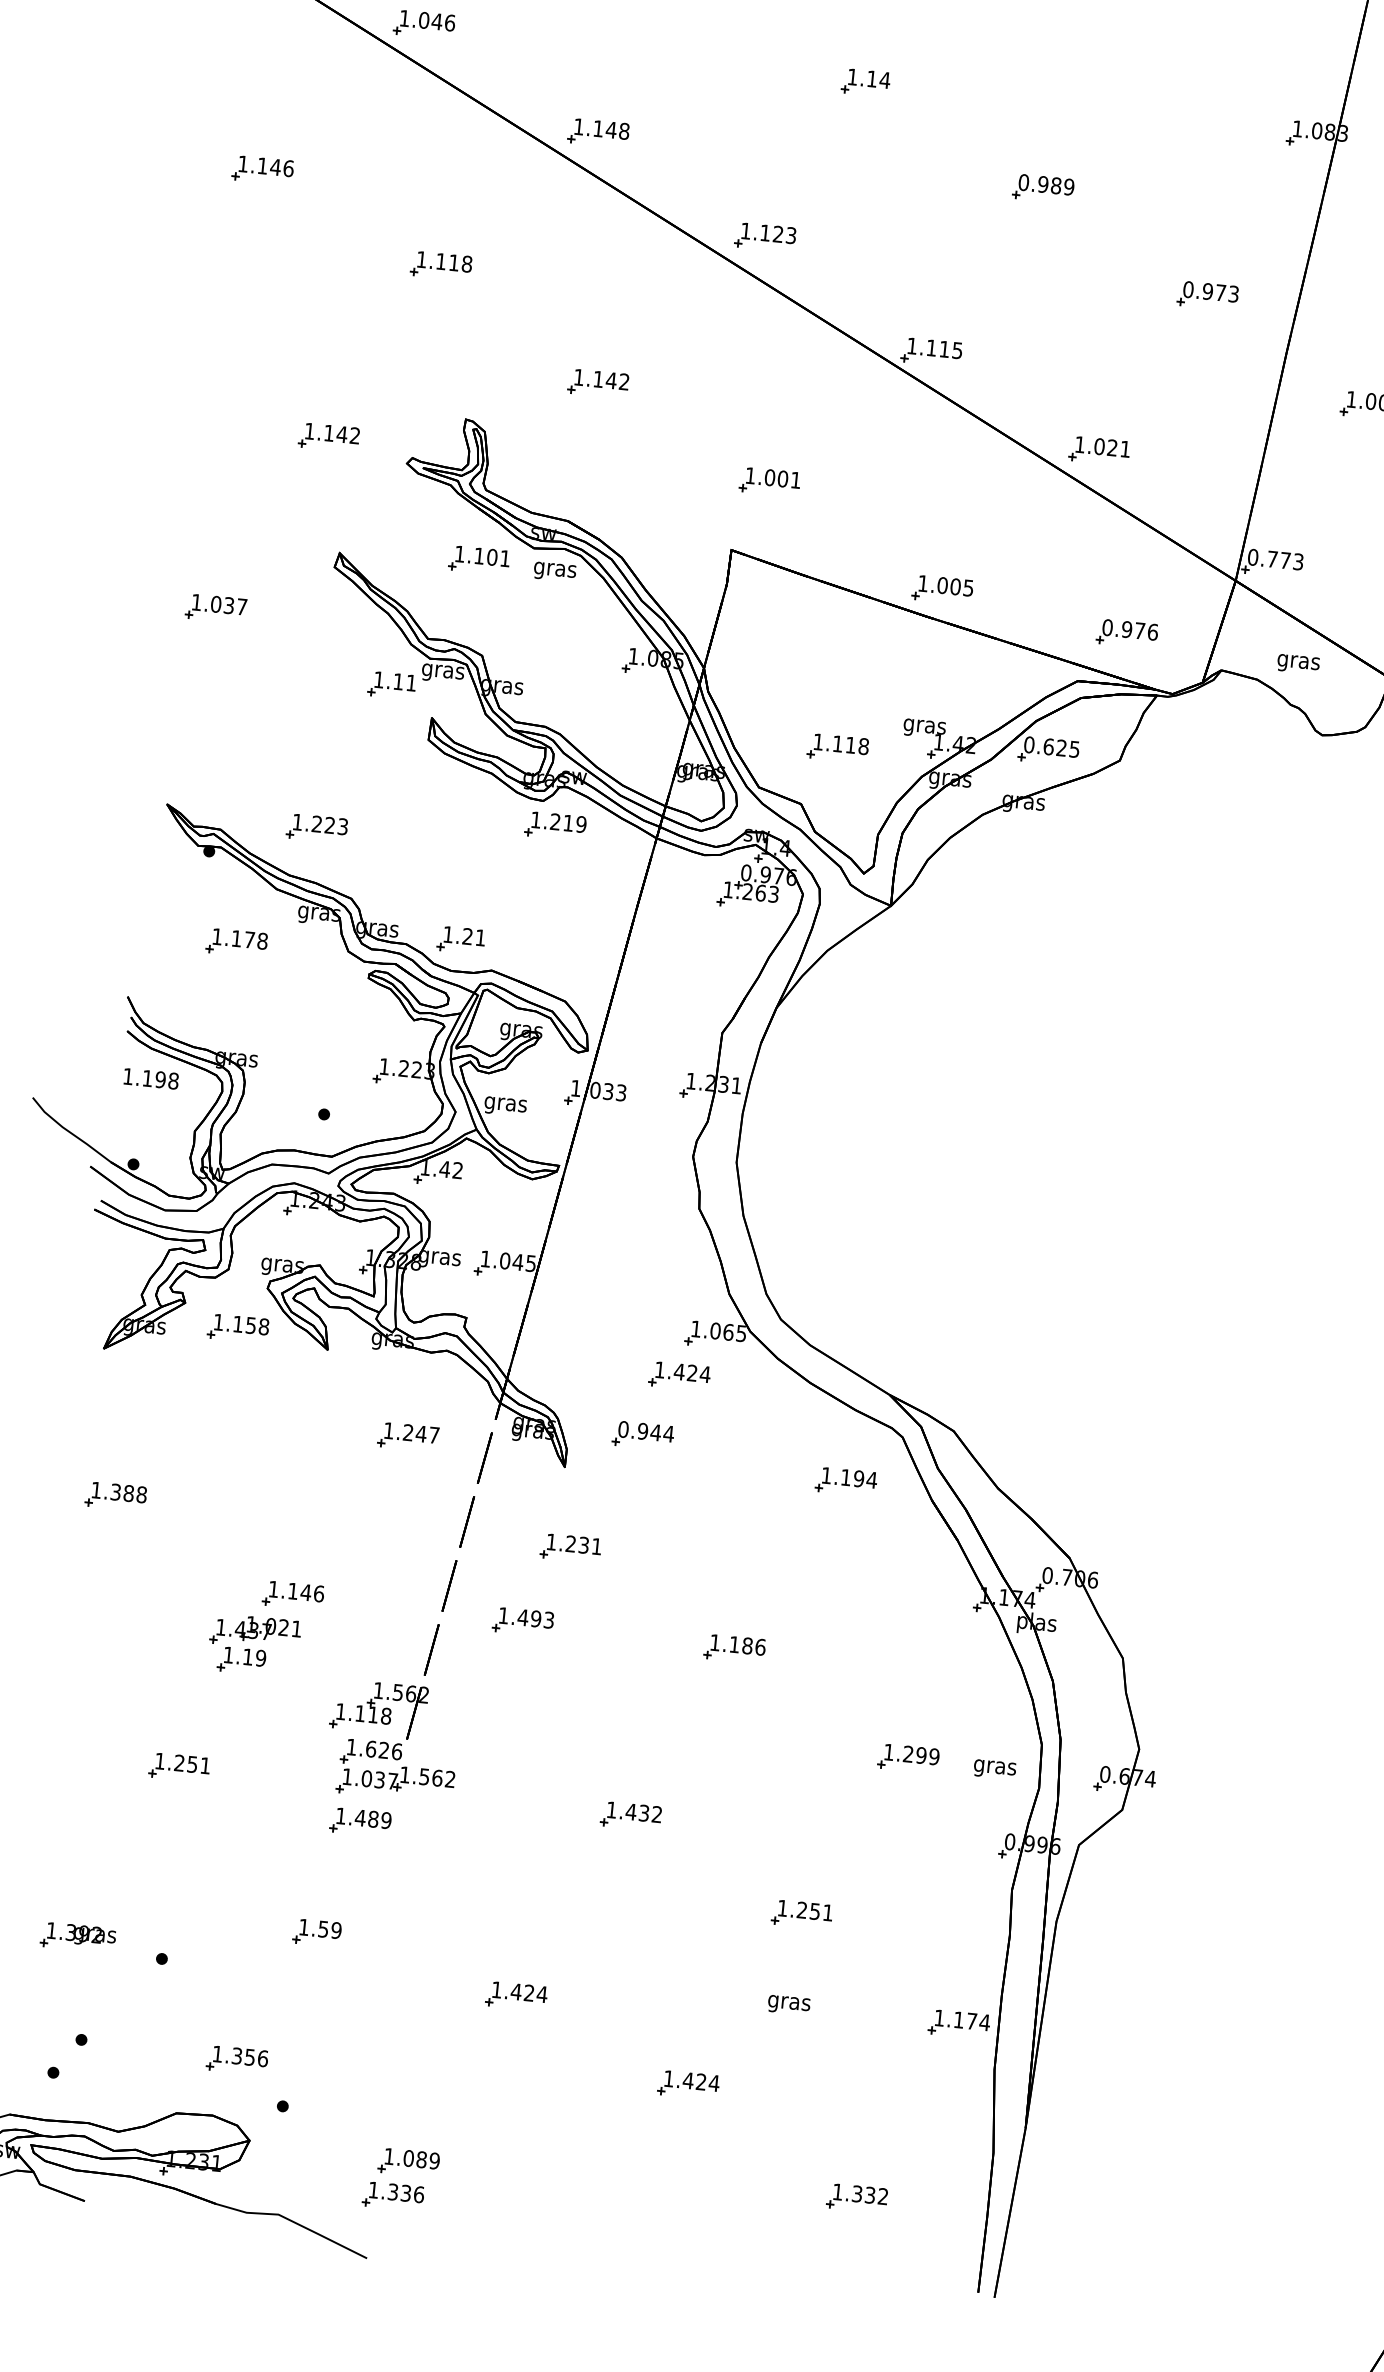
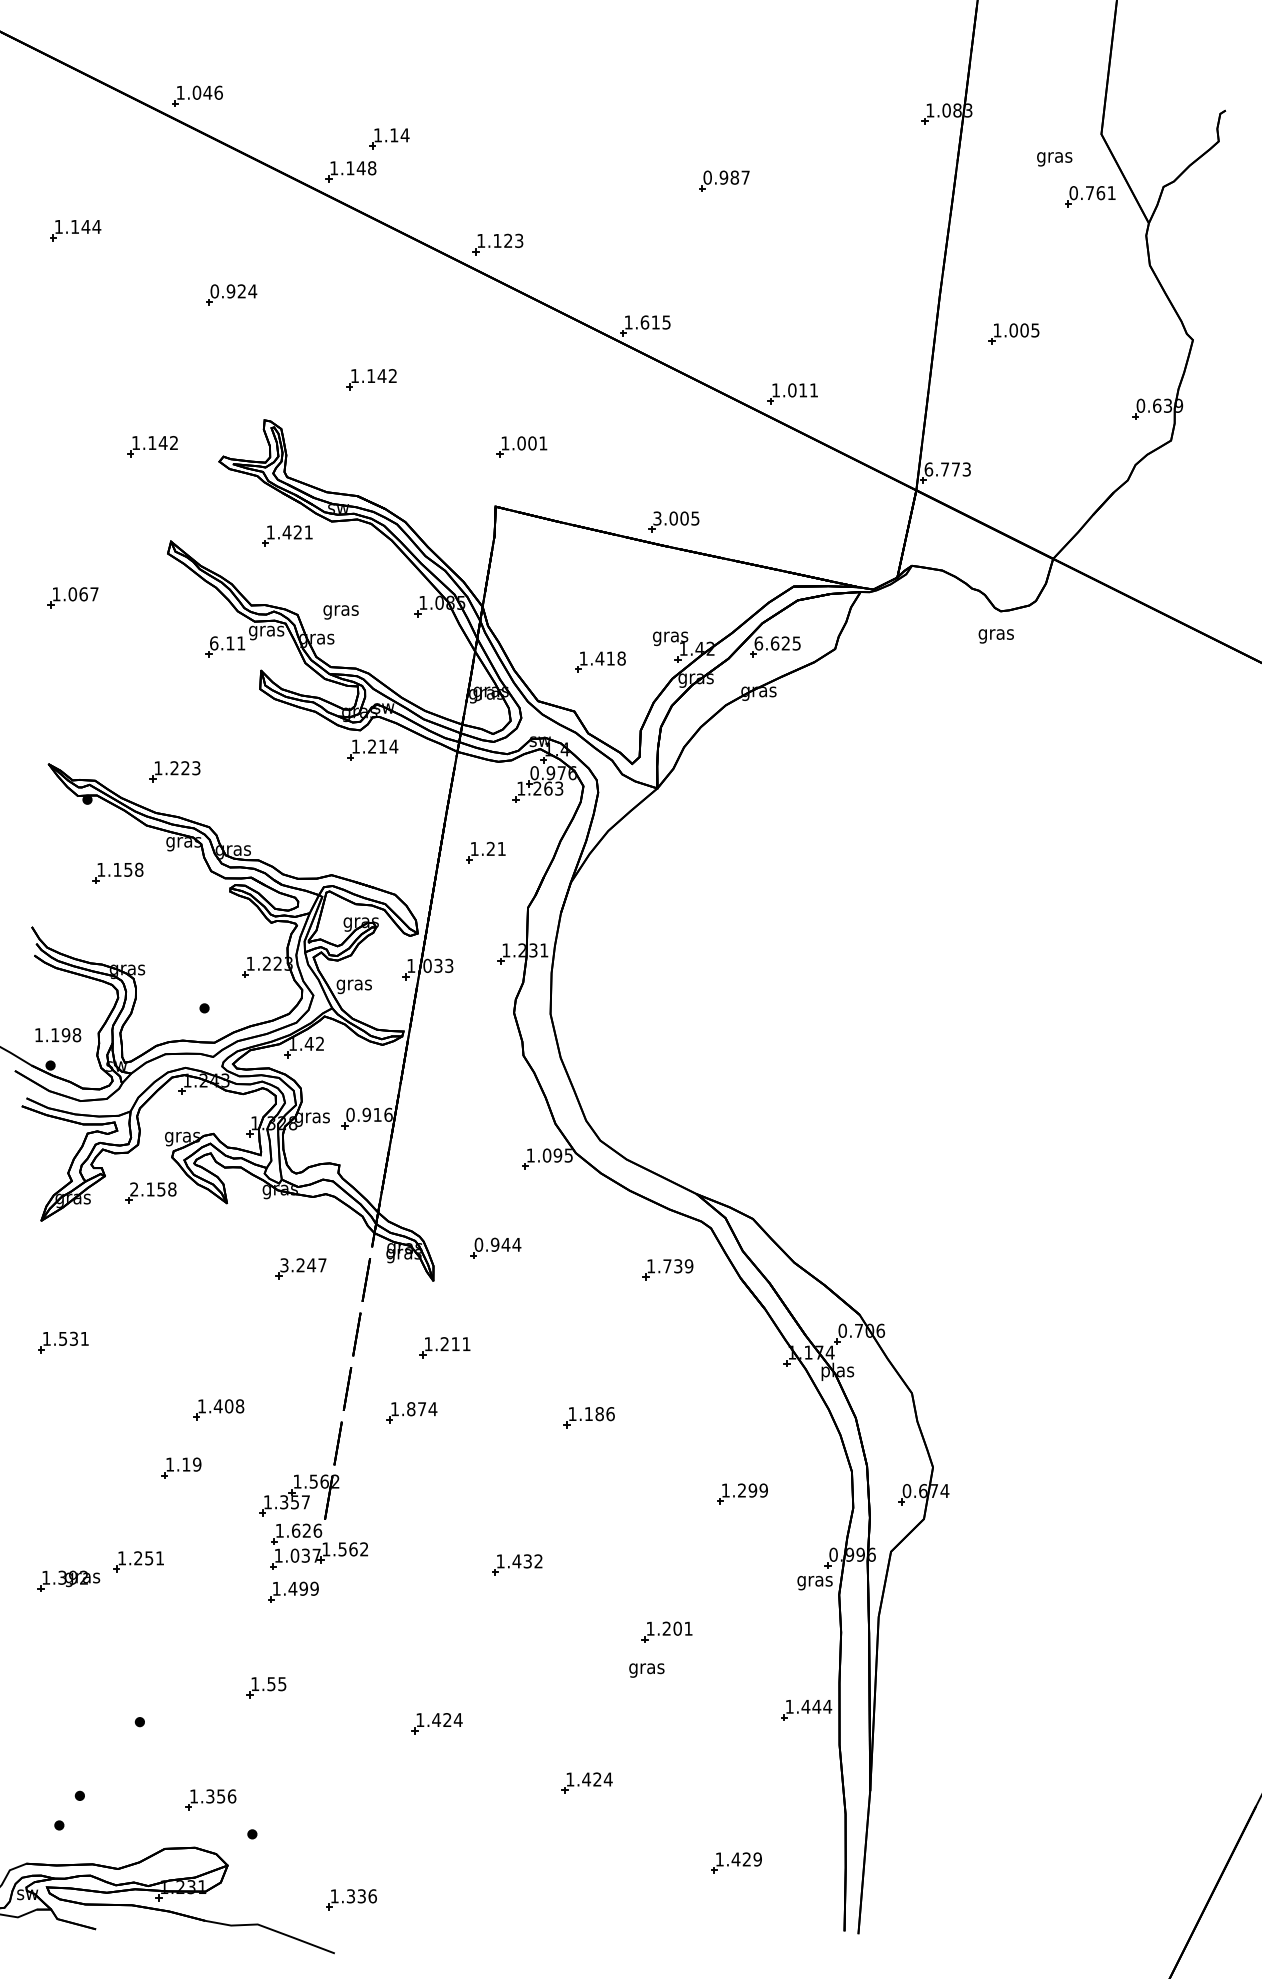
part: (866, 82) -> (389, 138), moved
text: (288, 168) -> (96, 226), 1.146 -> 1.144
text: (1069, 186) -> (745, 177), 0.989 -> 0.987
text: (444, 262) -> (233, 291), 1.118 -> 0.924
part: (1207, 294) -> (869, 255), removed
text: (931, 347) -> (644, 322), 1.115 -> 1.615
text: (1112, 448) -> (803, 390), 1.021 -> 1.011
text: (485, 556) -> (292, 532), 1.101 -> 1.421
text: (1252, 557) -> (928, 469), 0.773 -> 6.773
text: (554, 572) -> (340, 612), moved
text: (923, 583) -> (657, 518), 1.005 -> 3.005
text: (228, 605) -> (83, 594), 1.037 -> 1.067
part: (1127, 632) -> (830, 542), removed
text: (1297, 664) -> (995, 636), moved
text: (379, 680) -> (214, 643), 1.11 -> 6.11
text: (837, 743) -> (599, 658), 1.118 -> 1.418
text: (1029, 744) -> (758, 643), 0.625 -> 6.625
text: (580, 824) -> (393, 746), 1.219 -> 1.214
text: (249, 939) -> (128, 869), 1.178 -> 1.158
part: (460, 940) -> (485, 852), moved
text: (151, 1079) -> (58, 1035), moved
text: (508, 1260) -> (369, 1114), 1.045 -> 0.916
text: (218, 1322) -> (134, 1189), 1.158 -> 2.158
text: (728, 1332) -> (557, 1155), 1.065 -> 1.095
part: (679, 1375) -> (520, 1195), removed
text: (388, 1431) -> (284, 1265), 1.247 -> 3.247
text: (859, 1479) -> (678, 1266), 1.194 -> 1.739
text: (129, 1493) -> (74, 1338), 1.388 -> 1.531
text: (583, 1545) -> (455, 1344), 1.231 -> 1.211
text: (305, 1592) -> (228, 1406), 1.146 -> 1.408
text: (535, 1619) -> (421, 1409), 1.493 -> 1.874
part: (255, 1632) -> (190, 1443), removed
text: (373, 1715) -> (295, 1502), 1.118 -> 1.357
text: (994, 1768) -> (814, 1582), moved
text: (373, 1818) -> (303, 1588), 1.489 -> 1.499
text: (814, 1911) -> (677, 1628), 1.251 -> 1.201
text: (336, 1929) -> (282, 1683), 1.59 -> 1.55
part: (78, 1936) -> (68, 1580), moved
text: (788, 2005) -> (646, 1670), moved
text: (965, 2020) -> (811, 1706), 1.174 -> 1.444
part: (408, 2162) -> (361, 1870), removed
text: (869, 2195) -> (746, 1859), 1.332 -> 1.429

